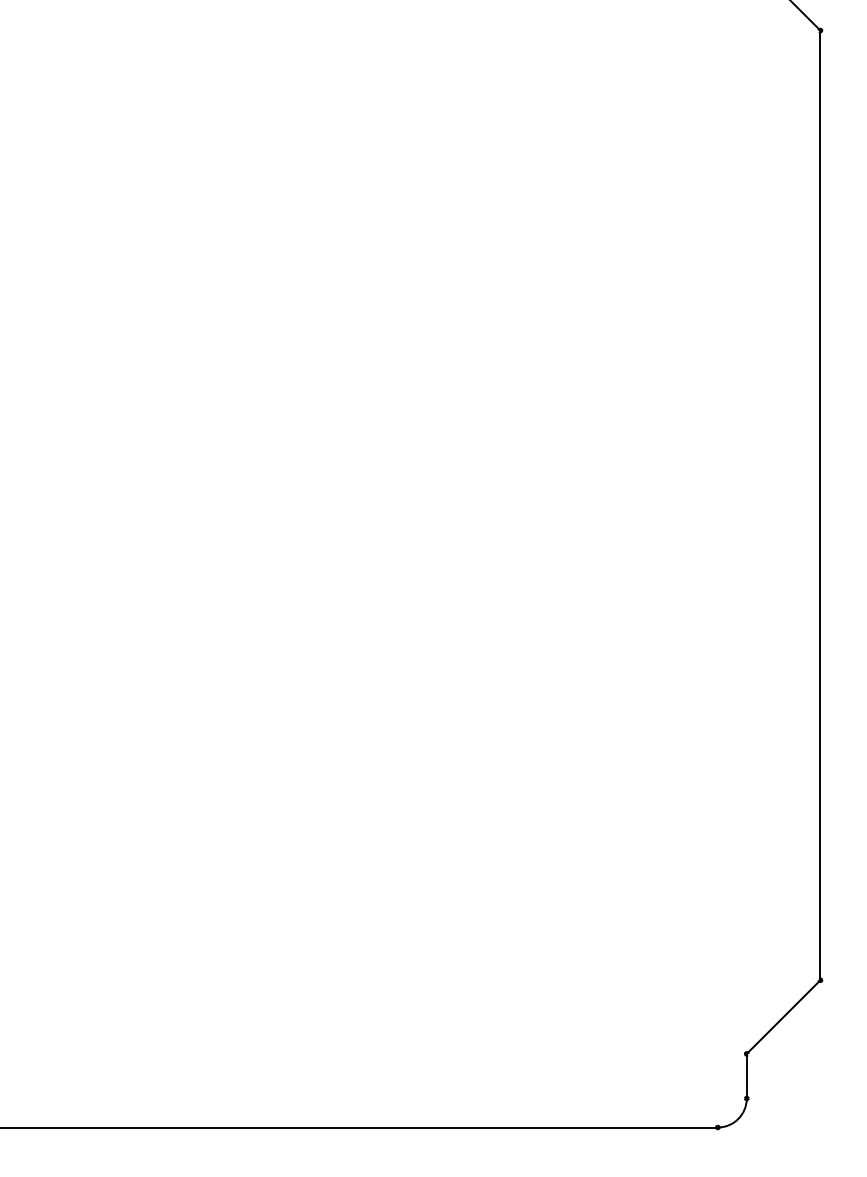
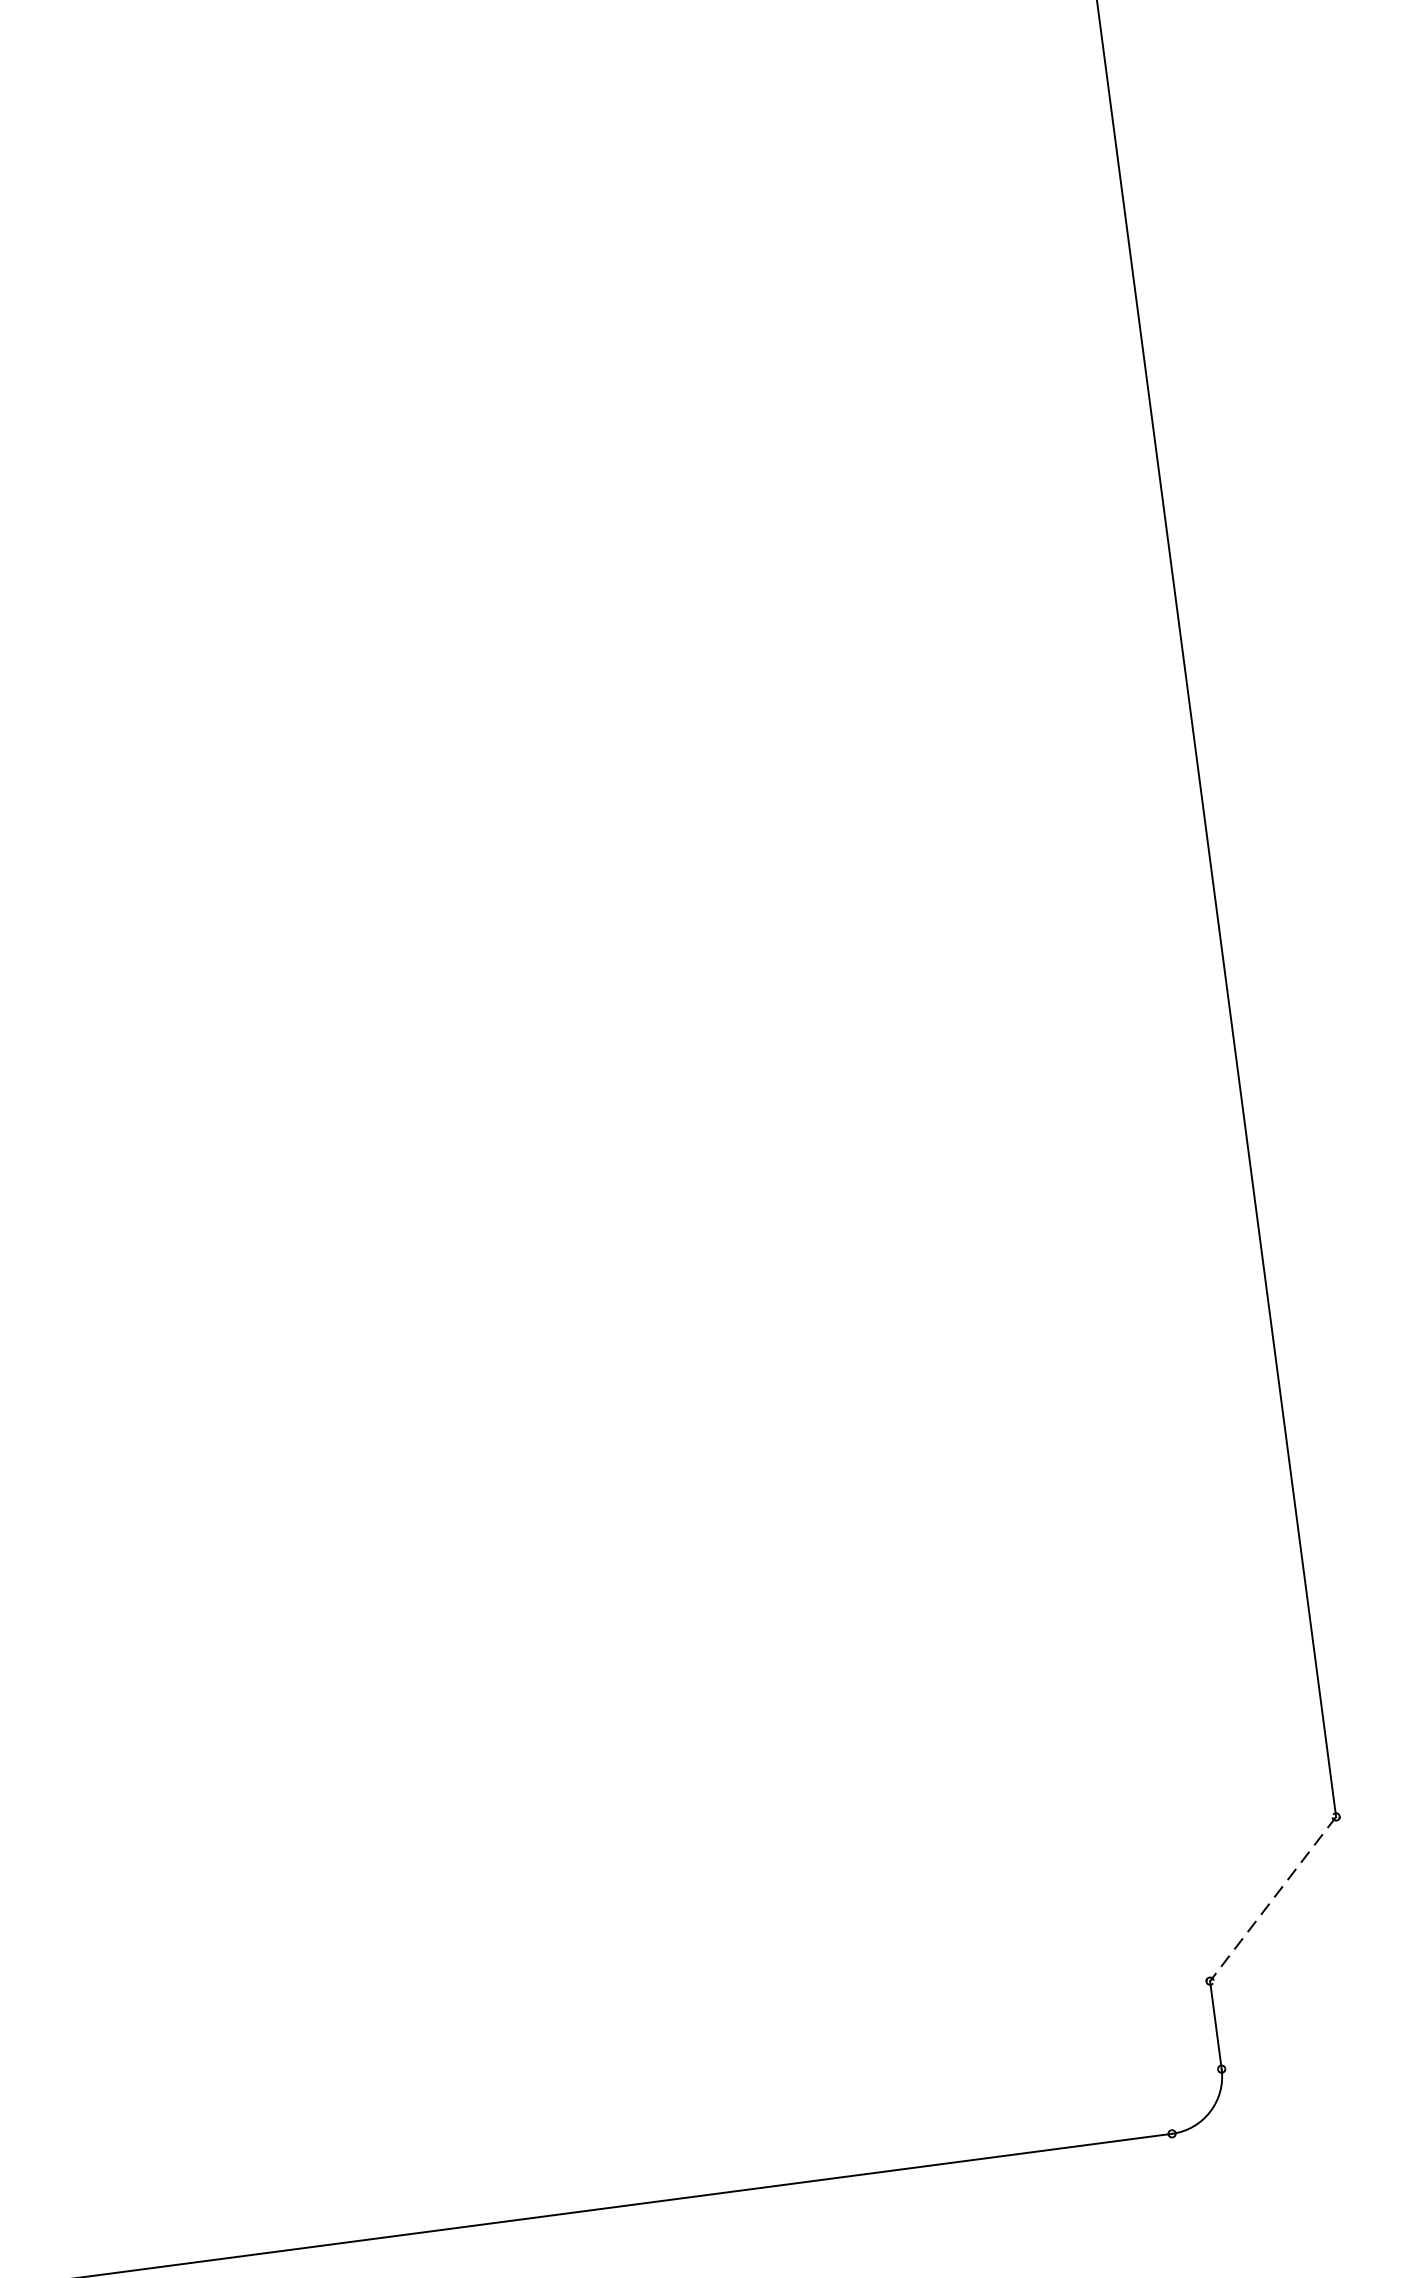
line: (783, 1017) -> (1273, 1899), solid -> dashed

